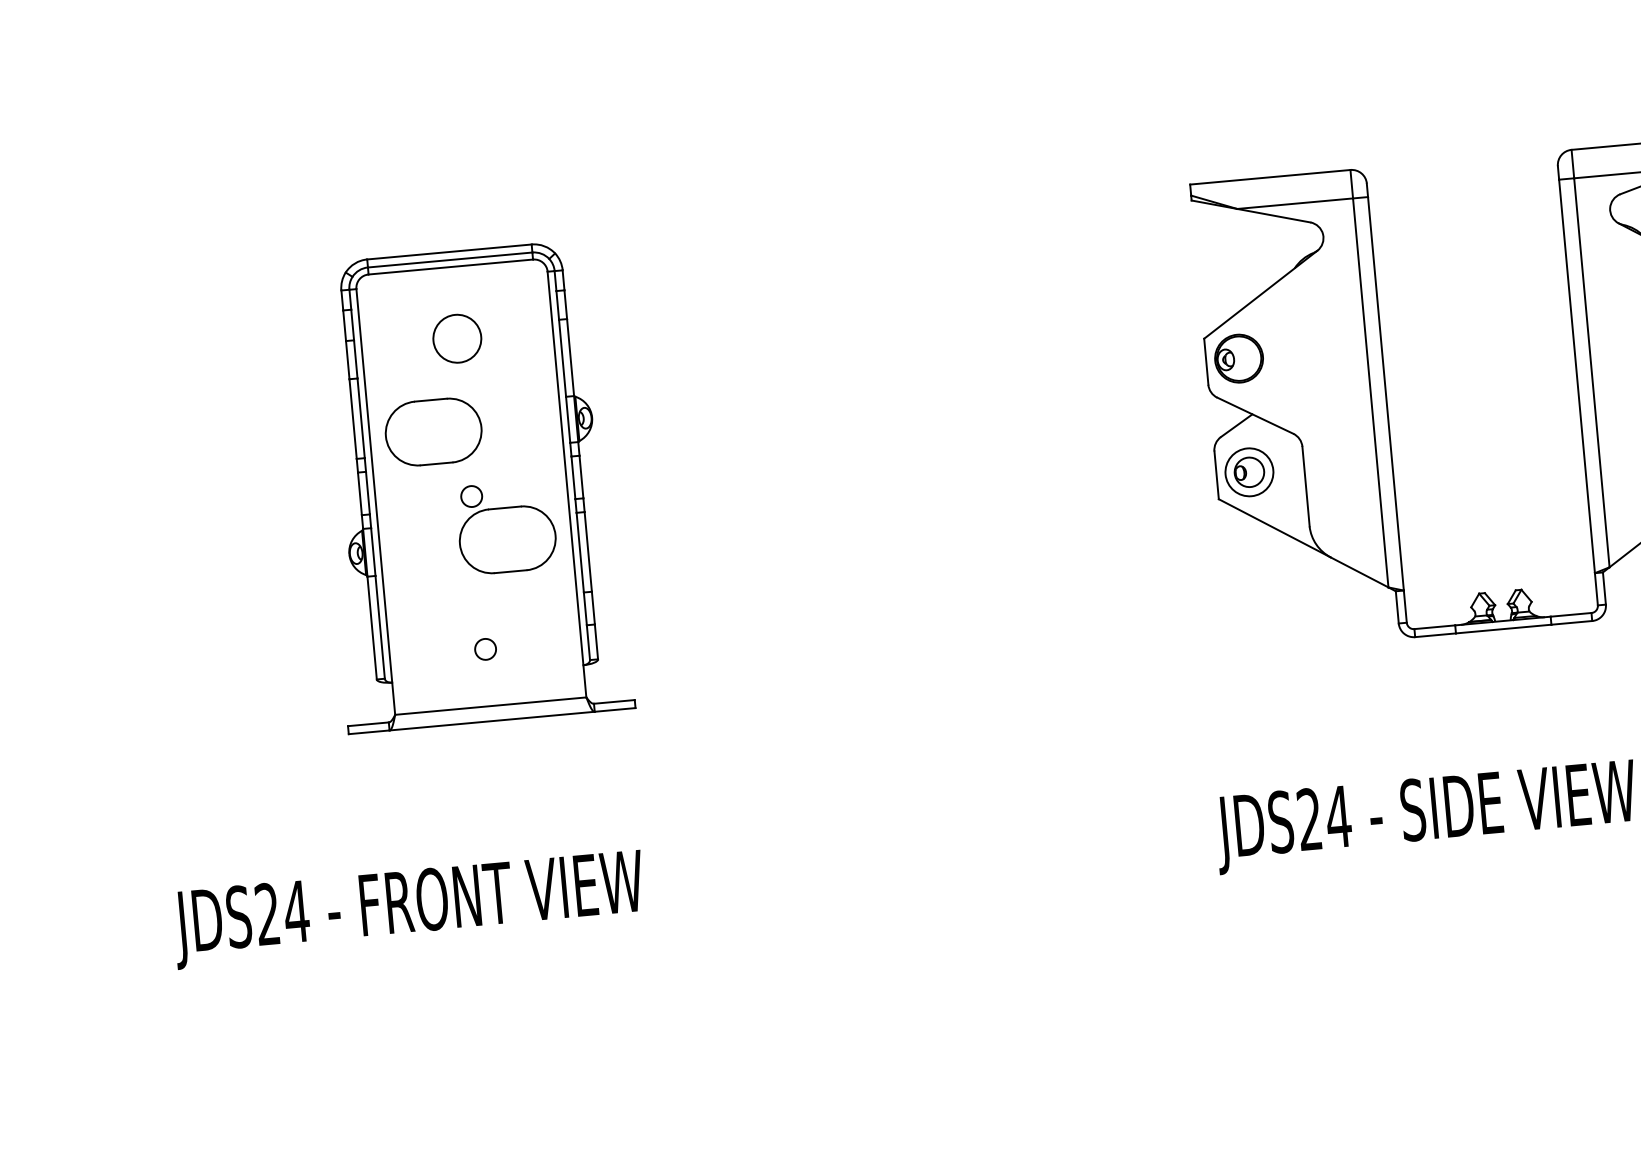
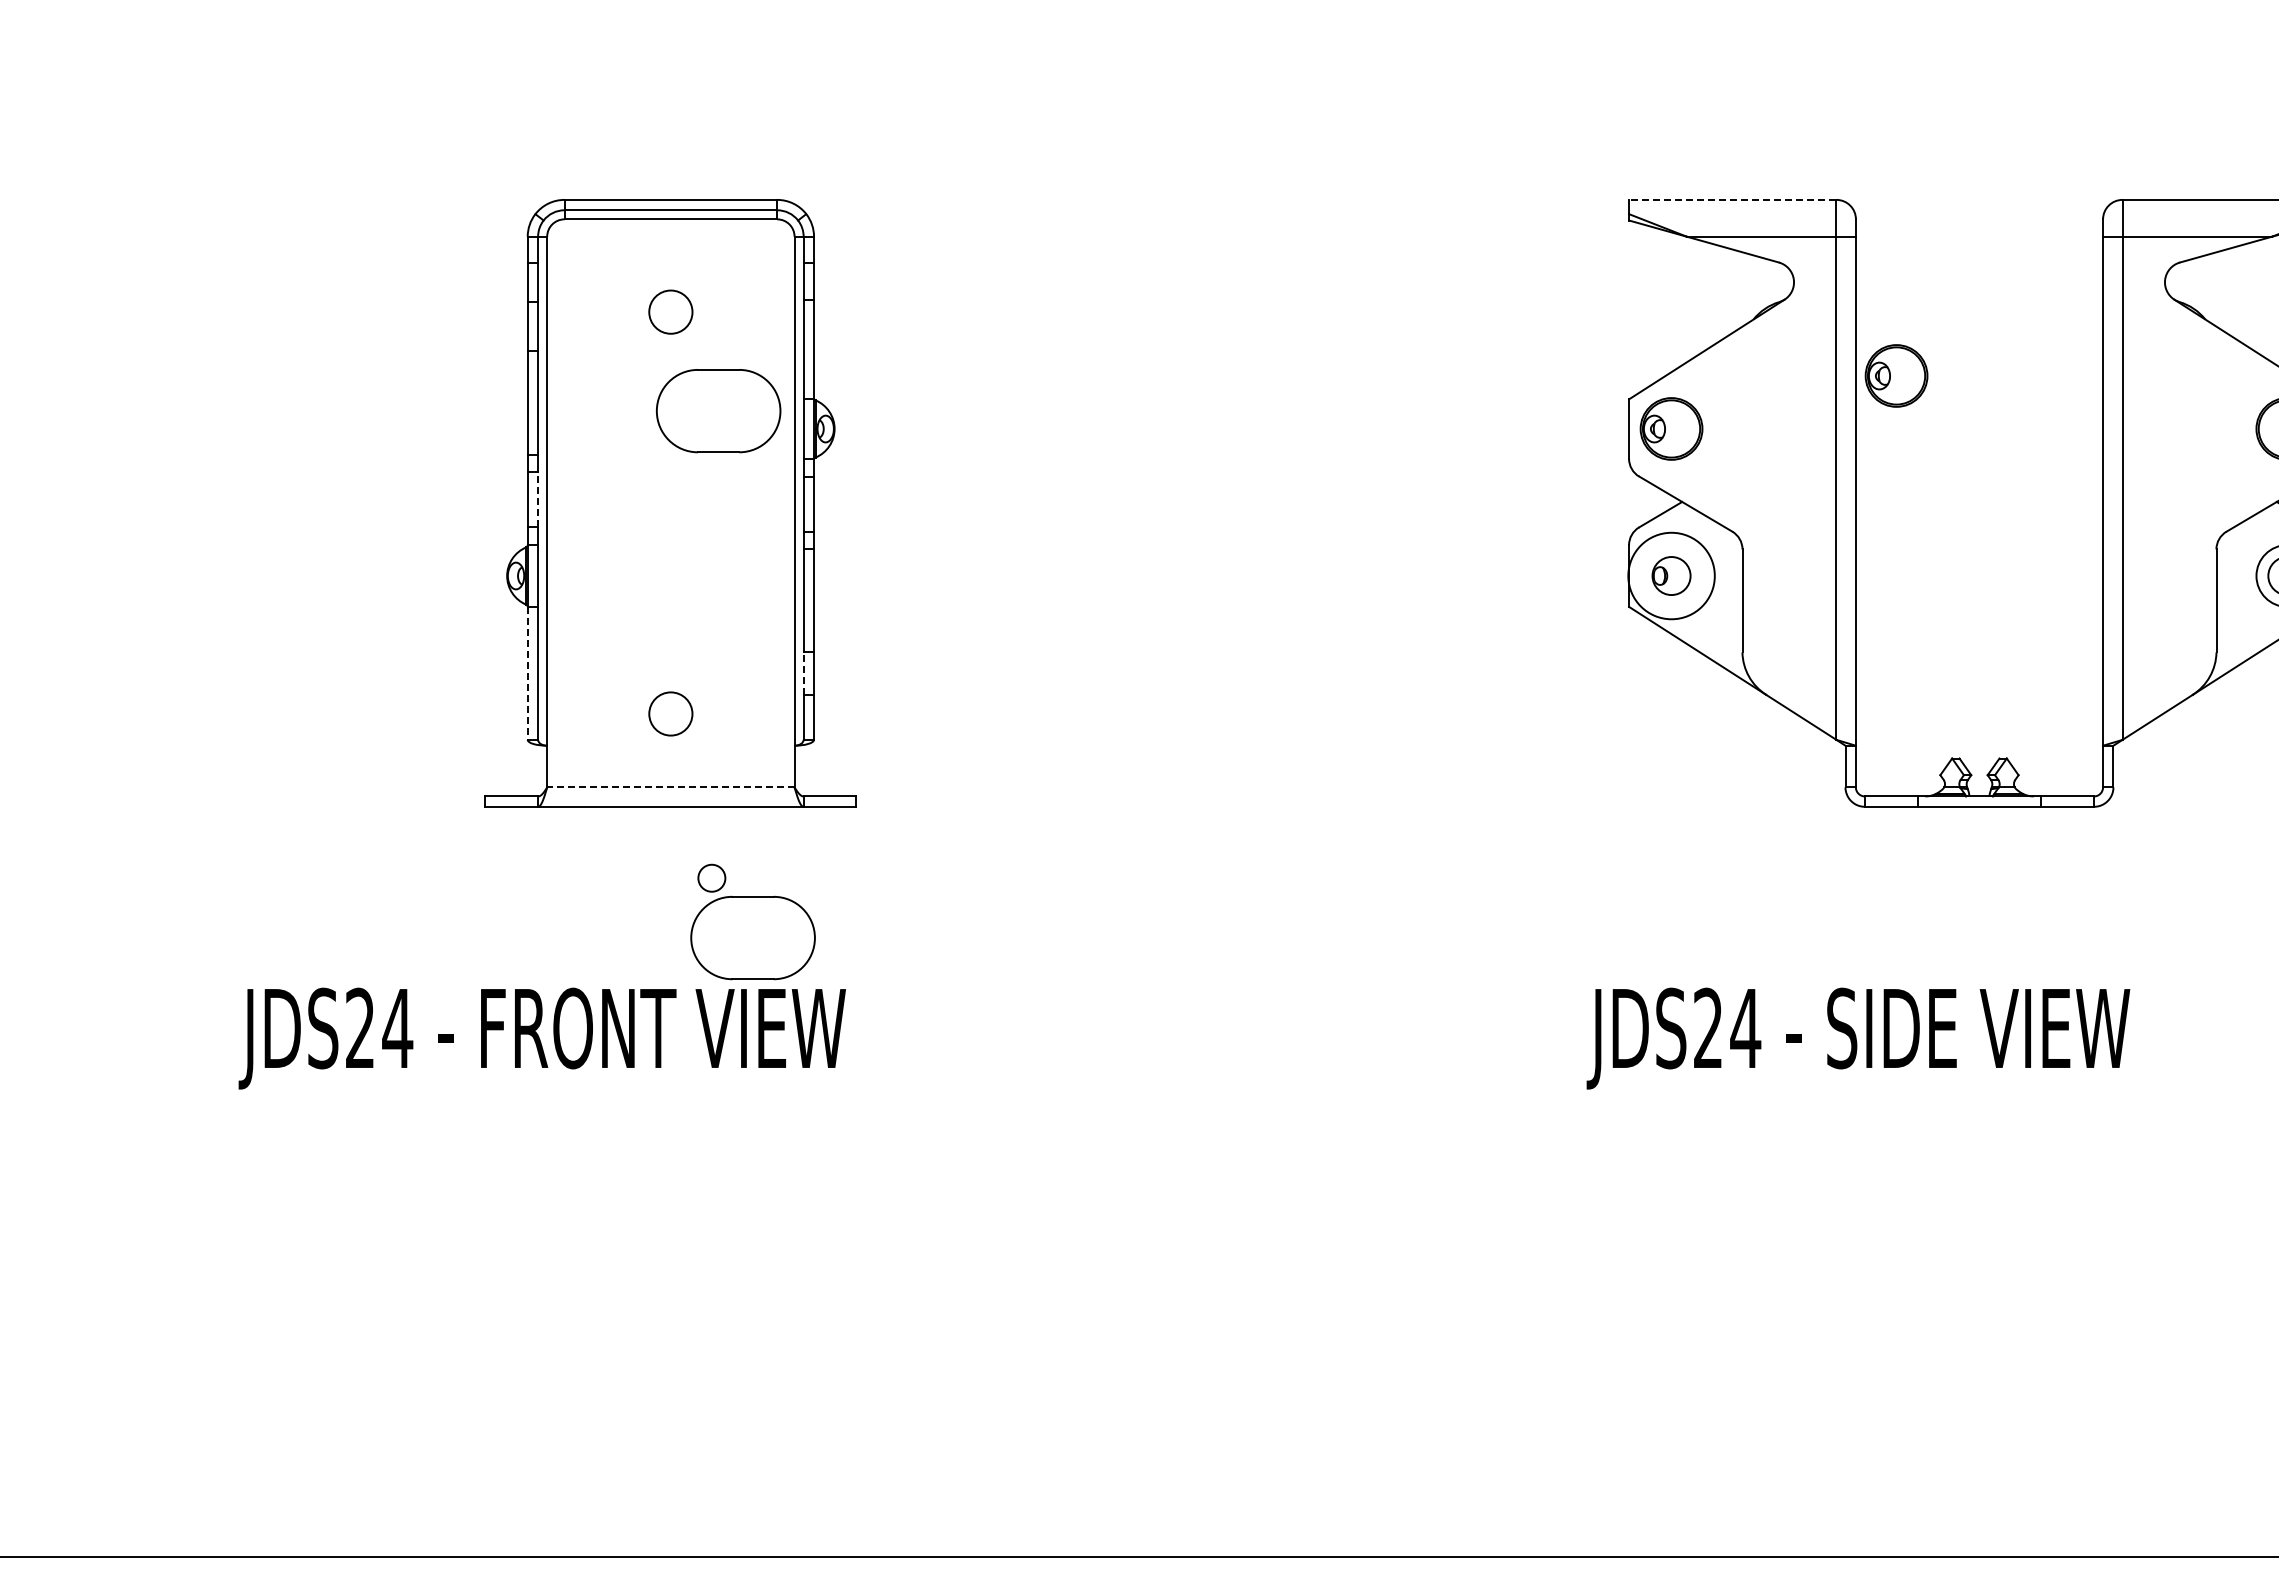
line: (1270, 176) -> (1732, 199), solid -> dashed
part: (1409, 301) -> (1896, 375), added
circle: (457, 339) -> (670, 312), size x0.7
part: (433, 432) -> (718, 411), moved
circle: (1249, 471) -> (1671, 575), size x1.4
line: (368, 492) -> (538, 499), solid -> dashed
part: (506, 527) -> (752, 921), moved
line: (585, 608) -> (803, 673), solid -> dashed
line: (371, 628) -> (527, 673), solid -> dashed
circle: (485, 649) -> (670, 713), size x1.6
line: (490, 706) -> (670, 787), solid -> dashed

